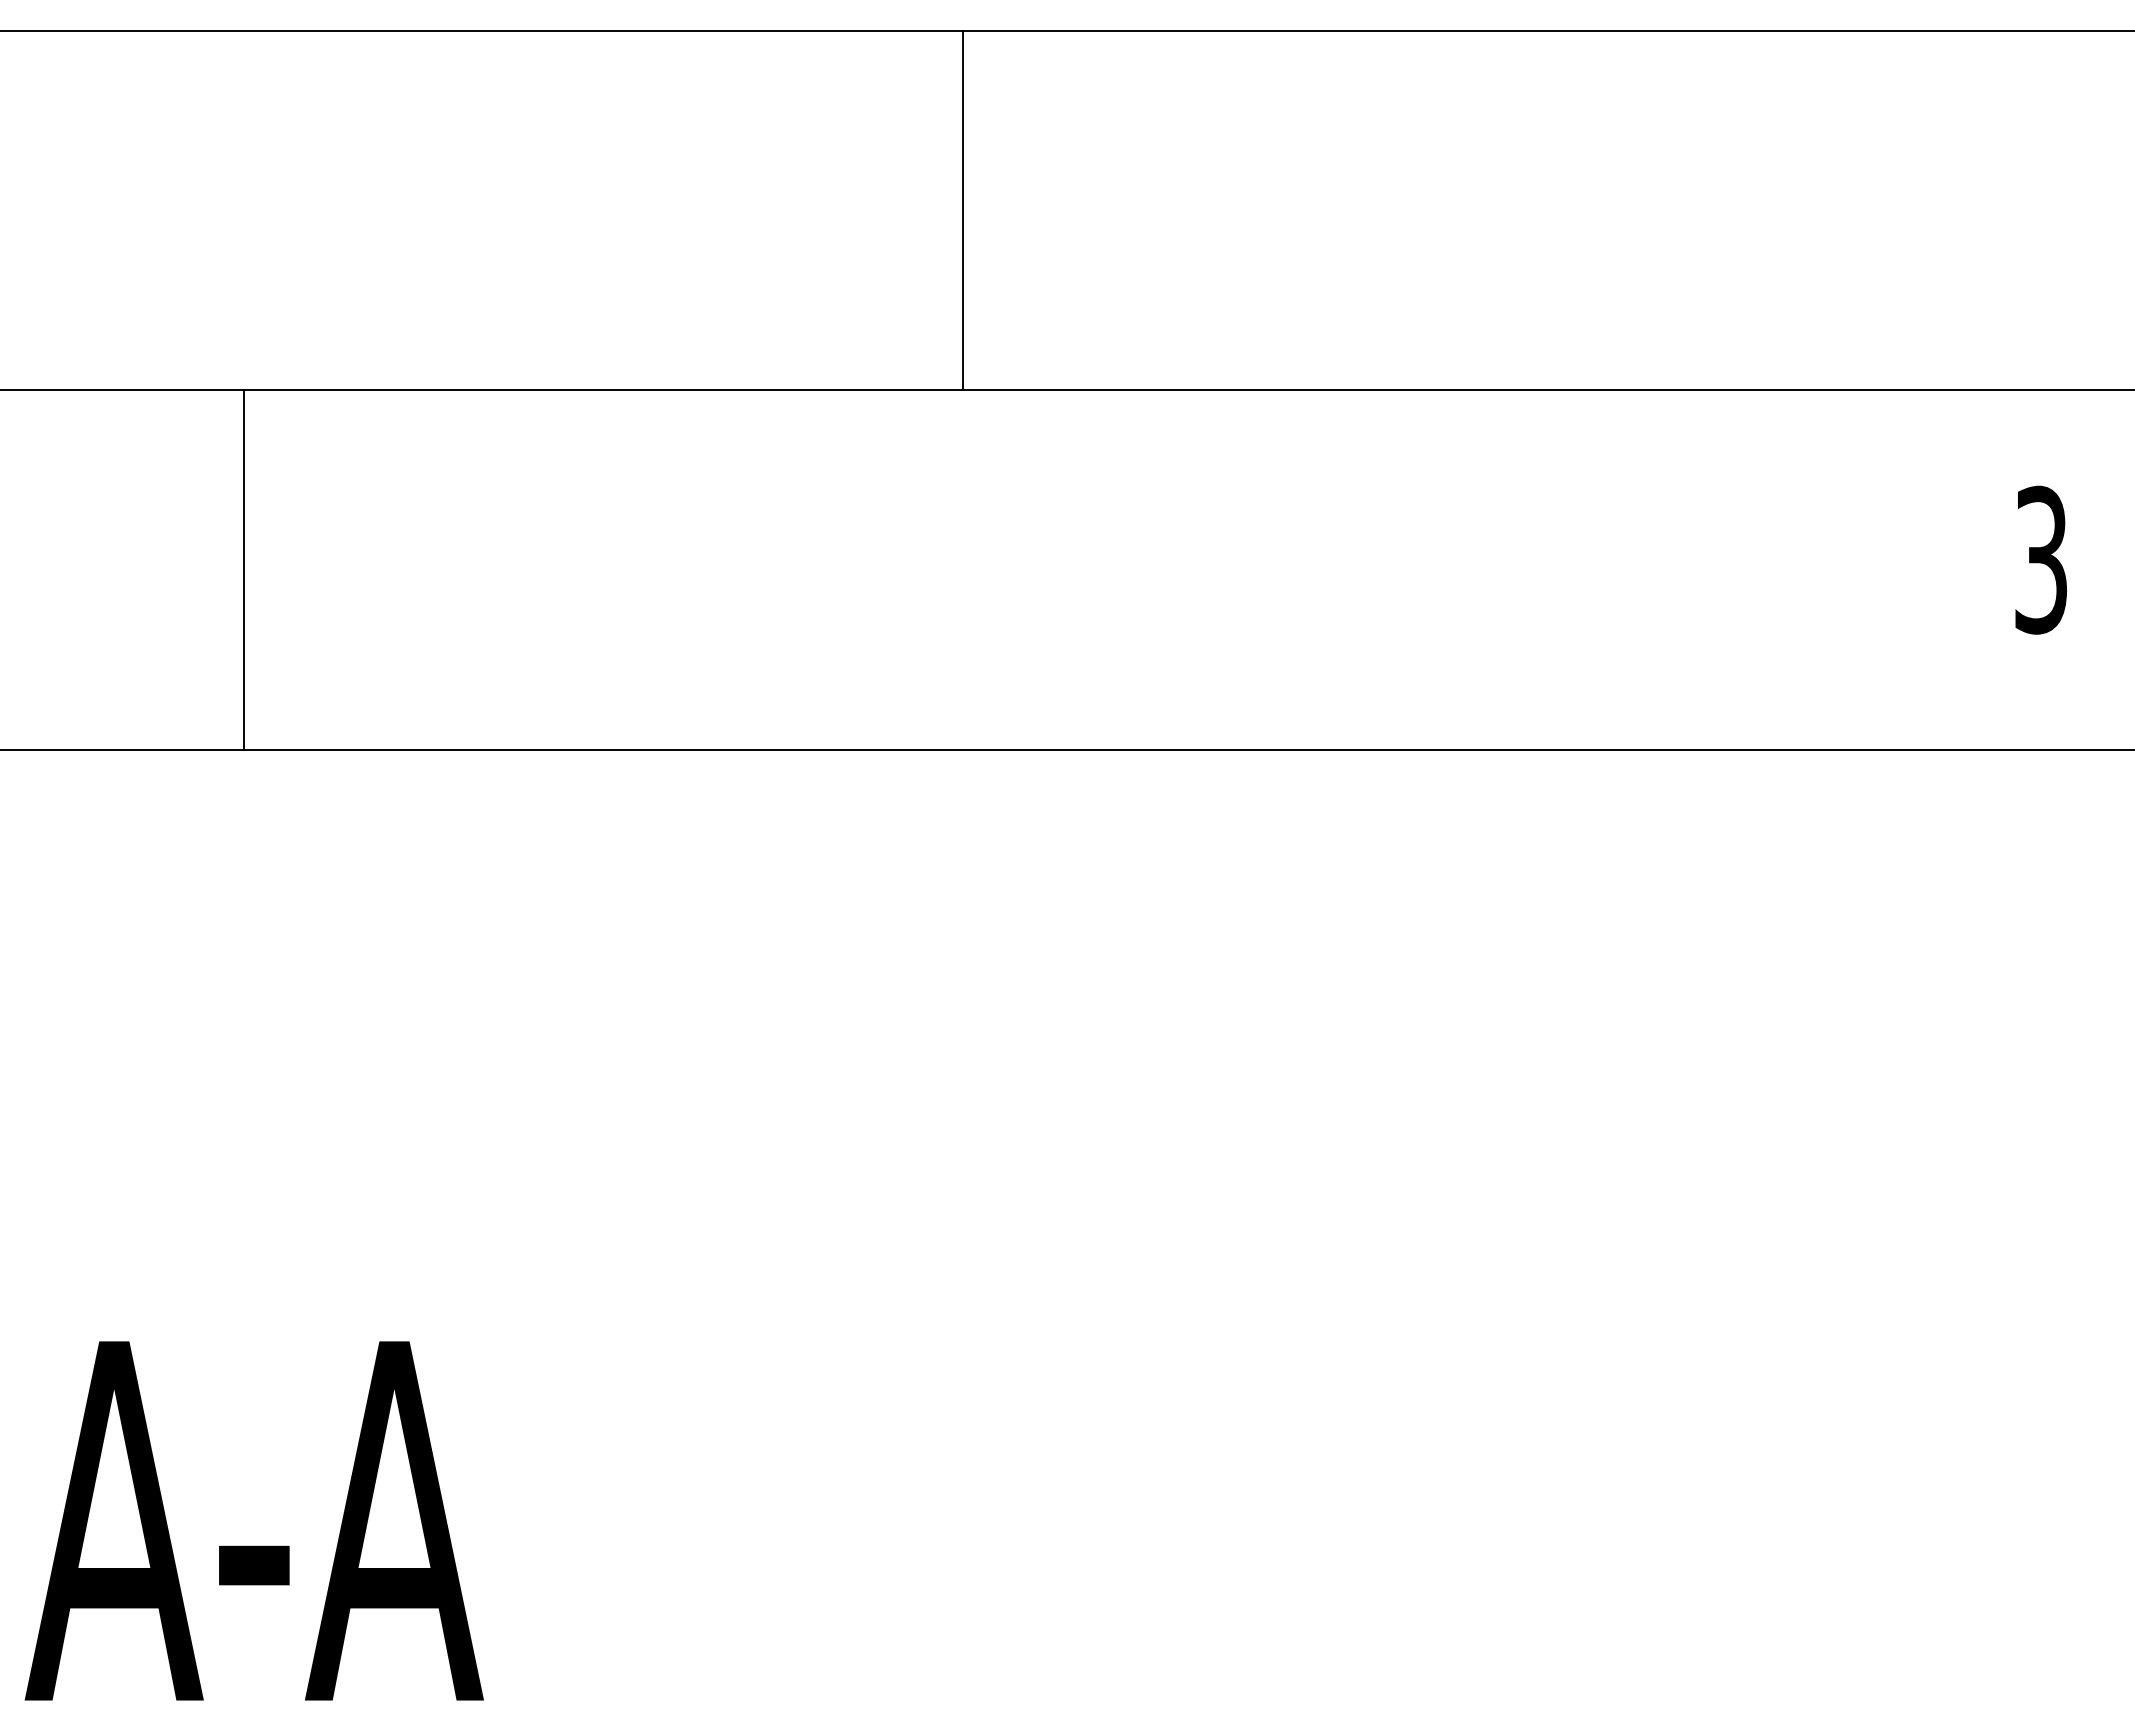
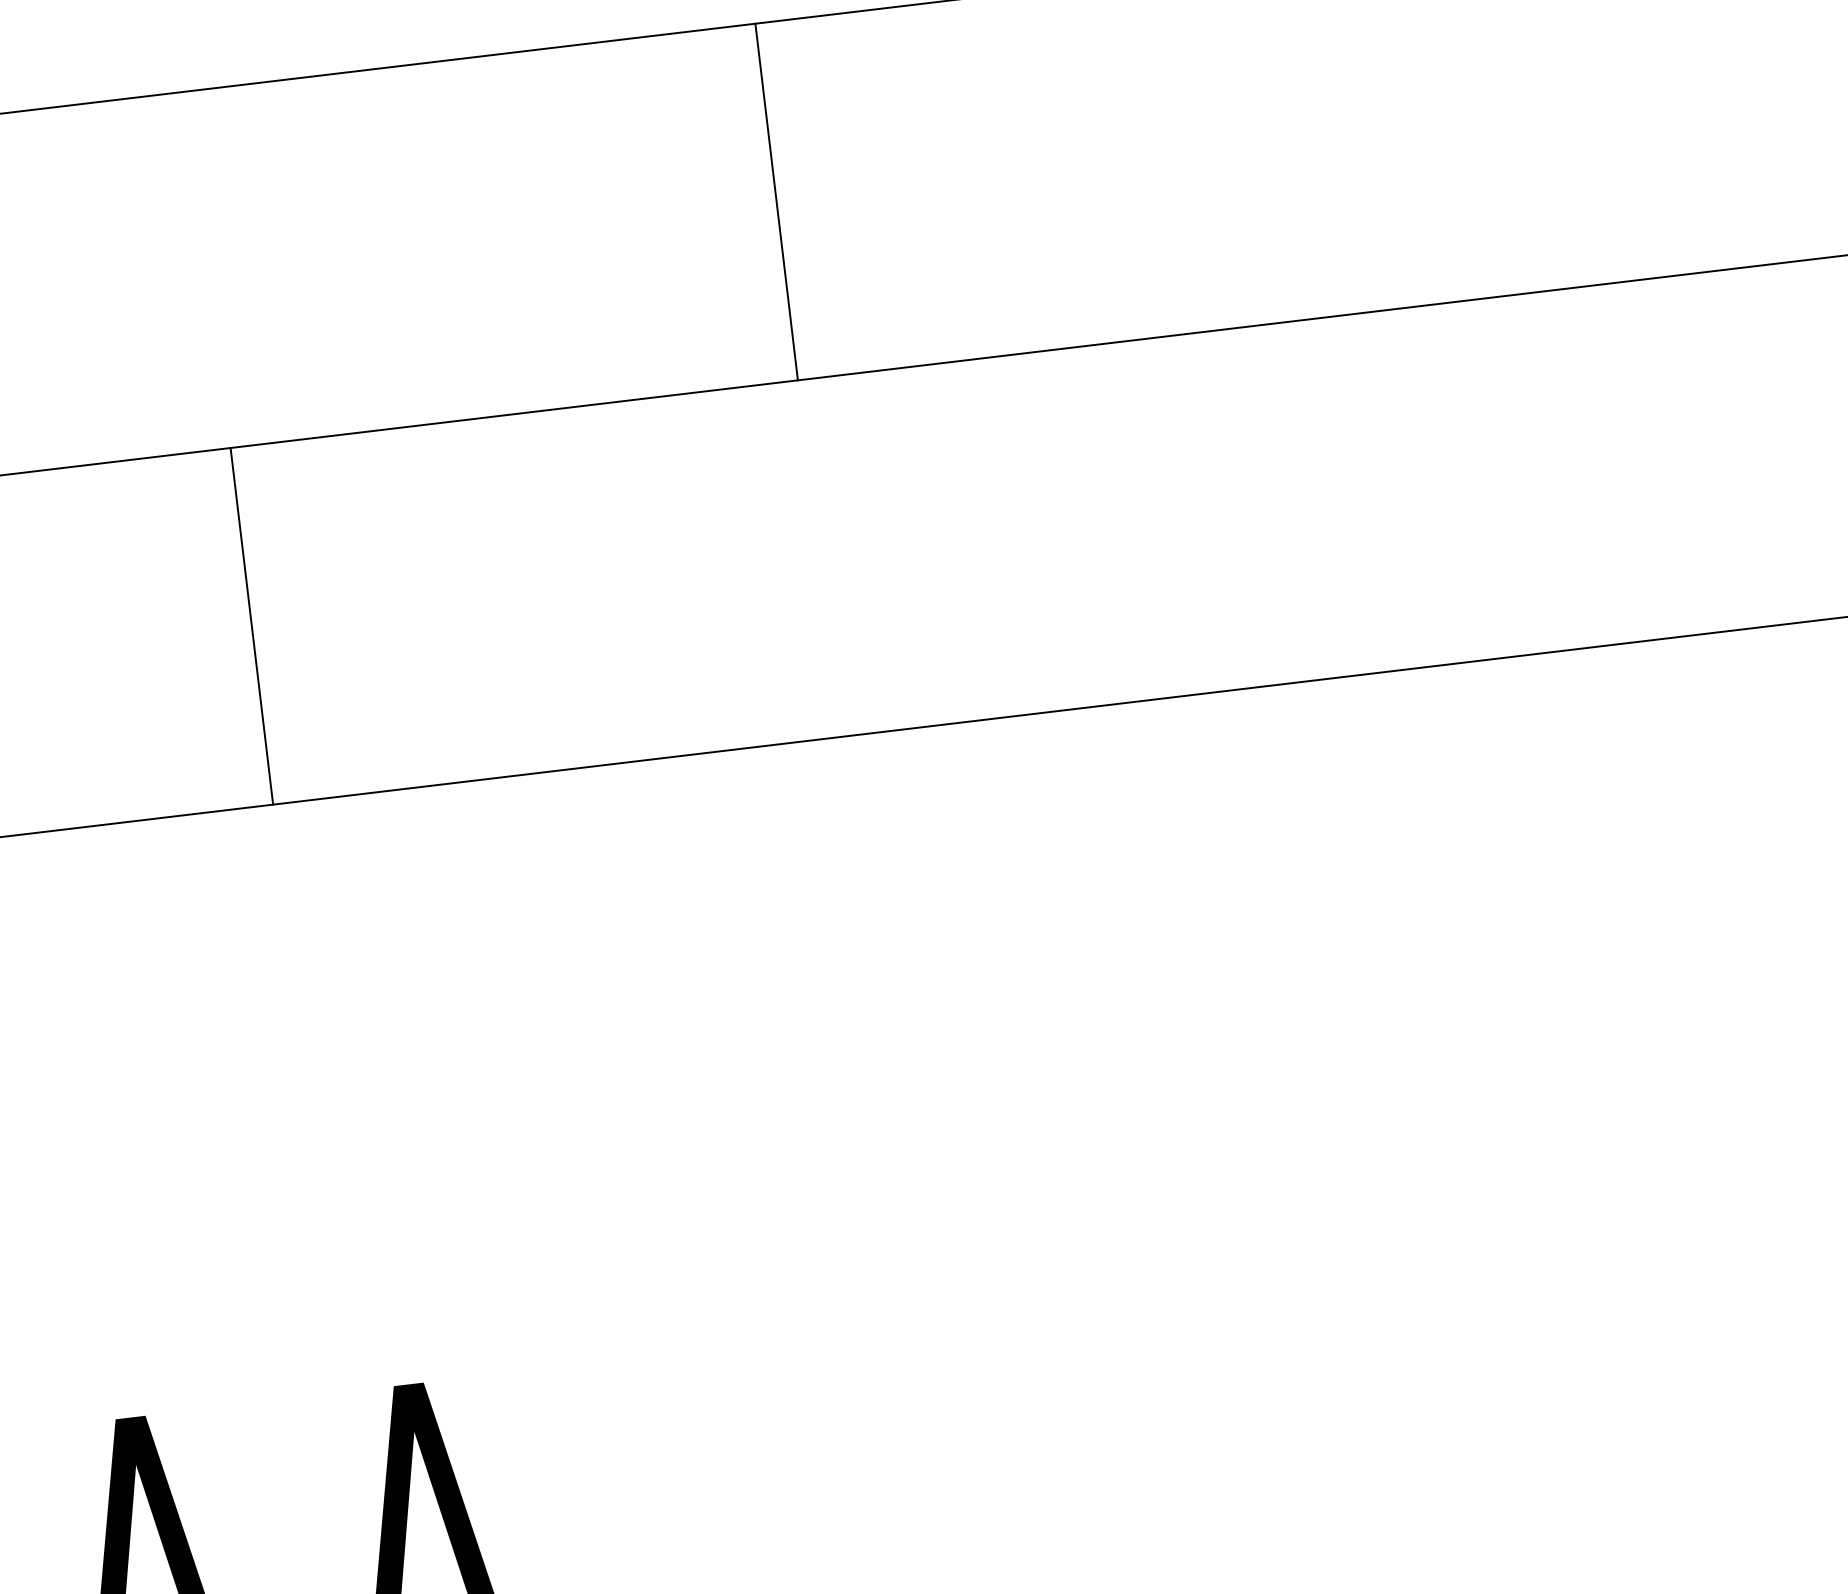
line: (962, 210) -> (776, 201), moved
line: (244, 569) -> (251, 625), moved

